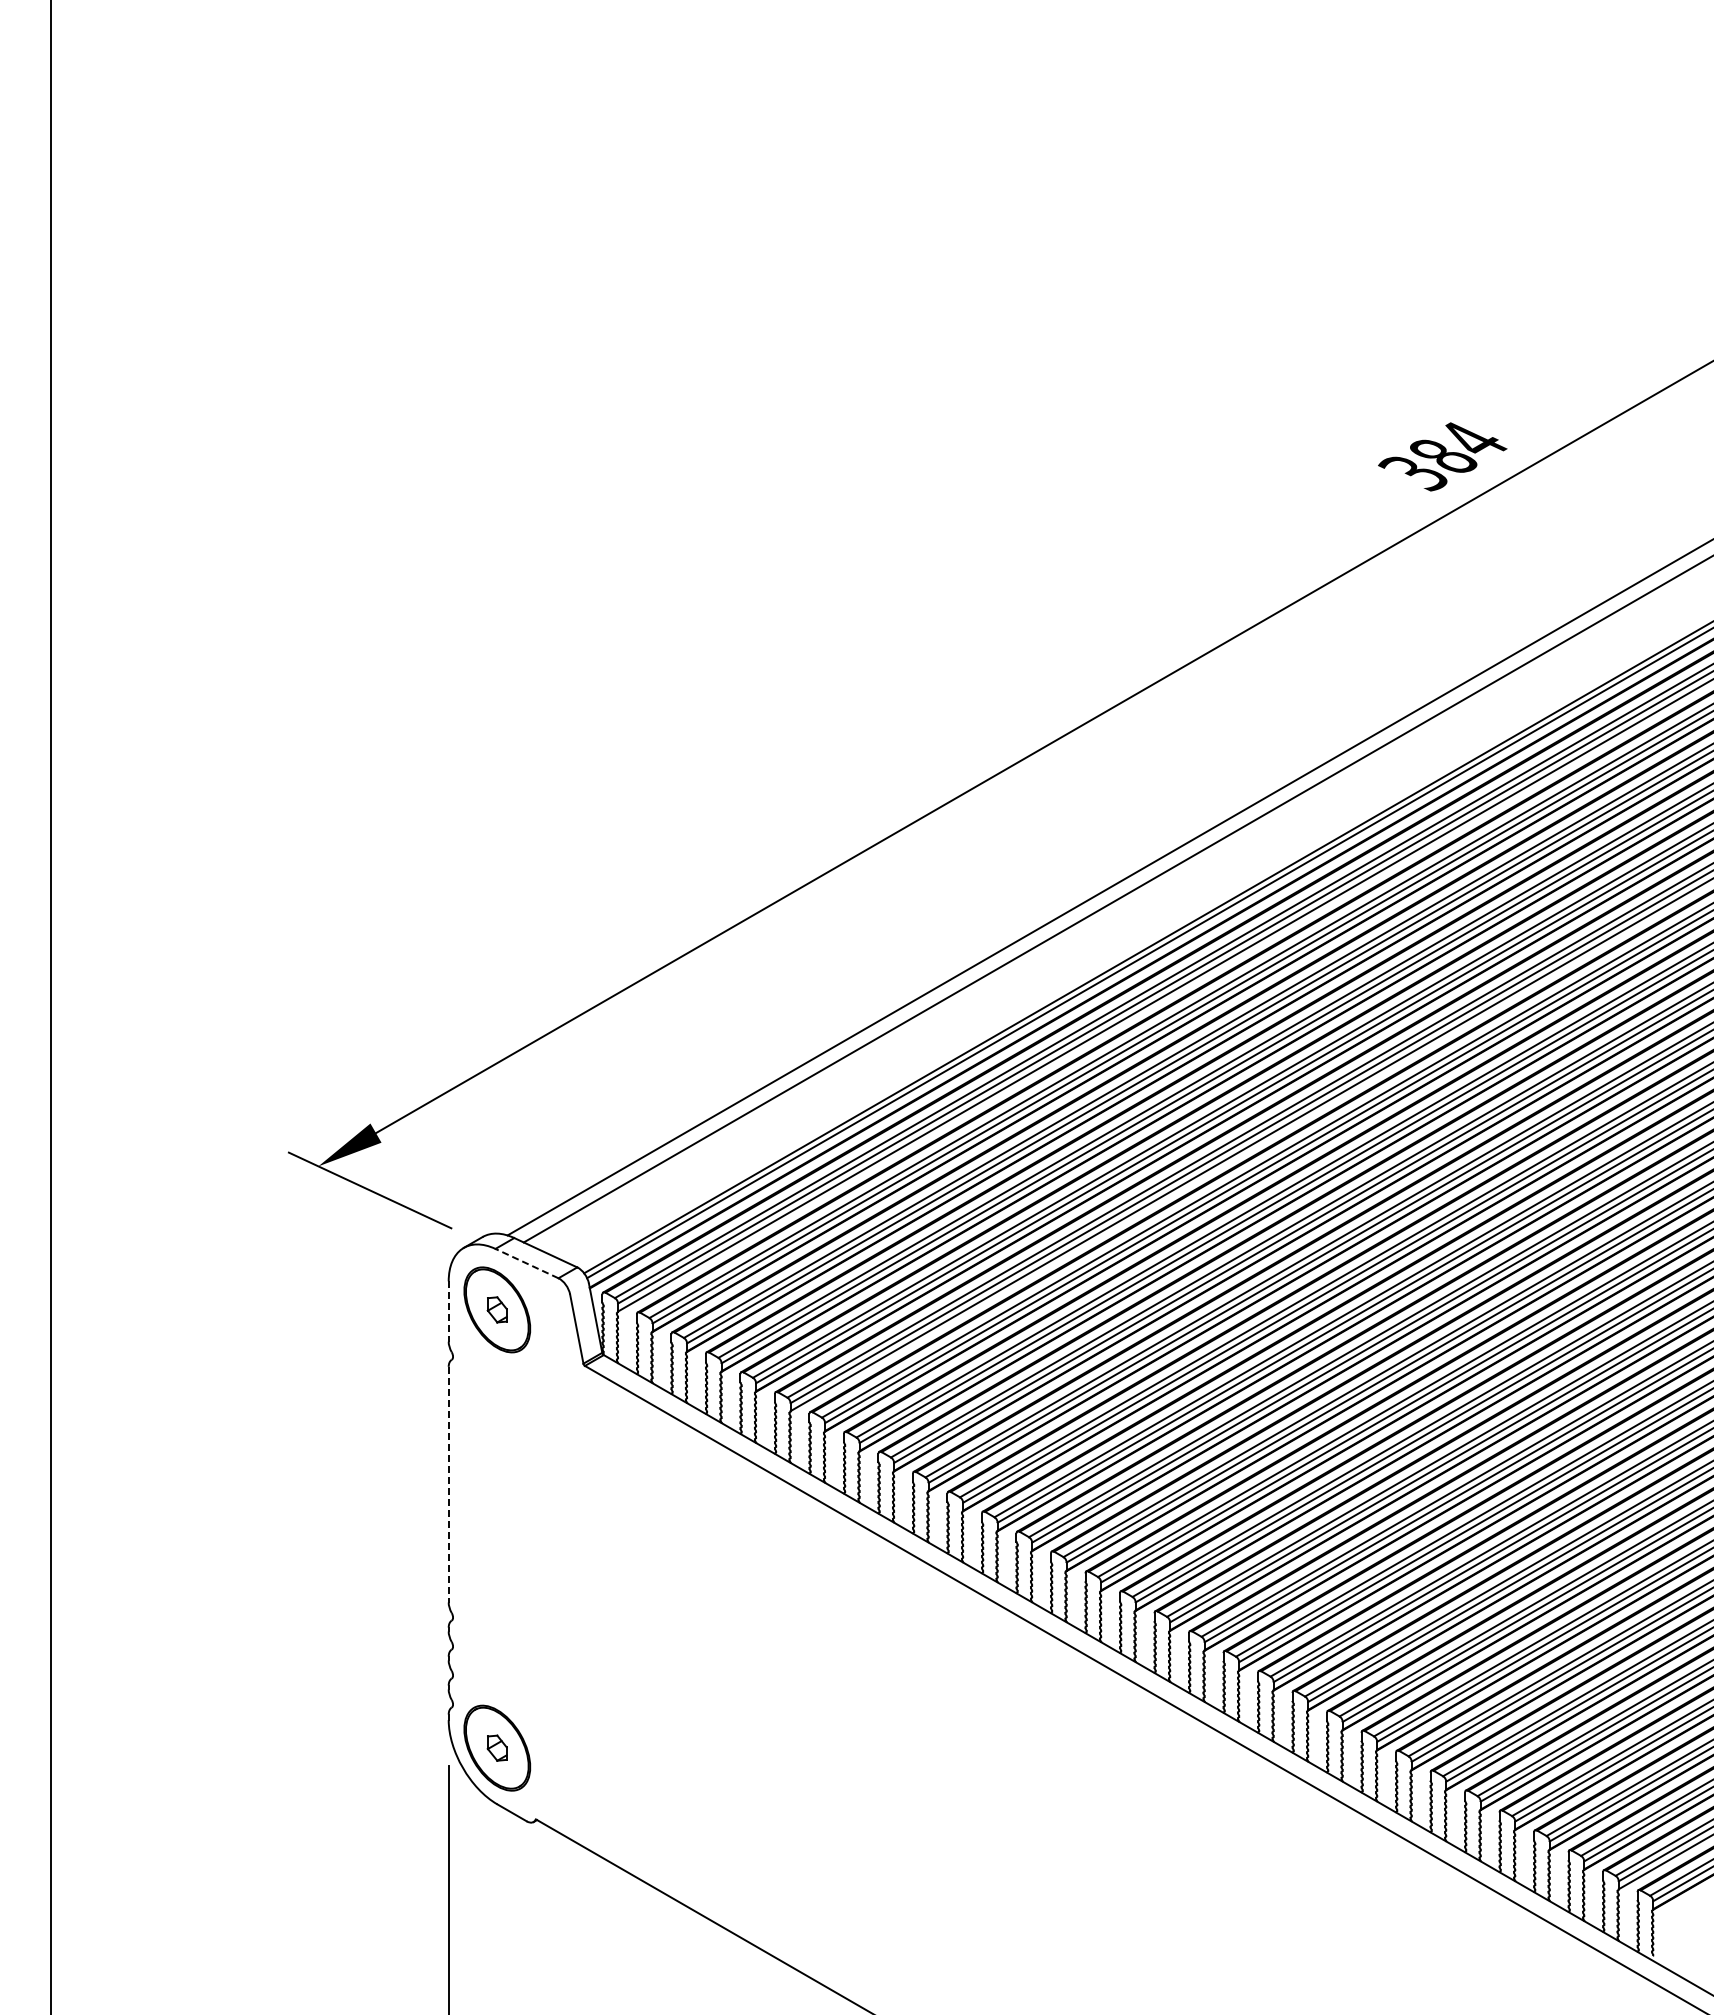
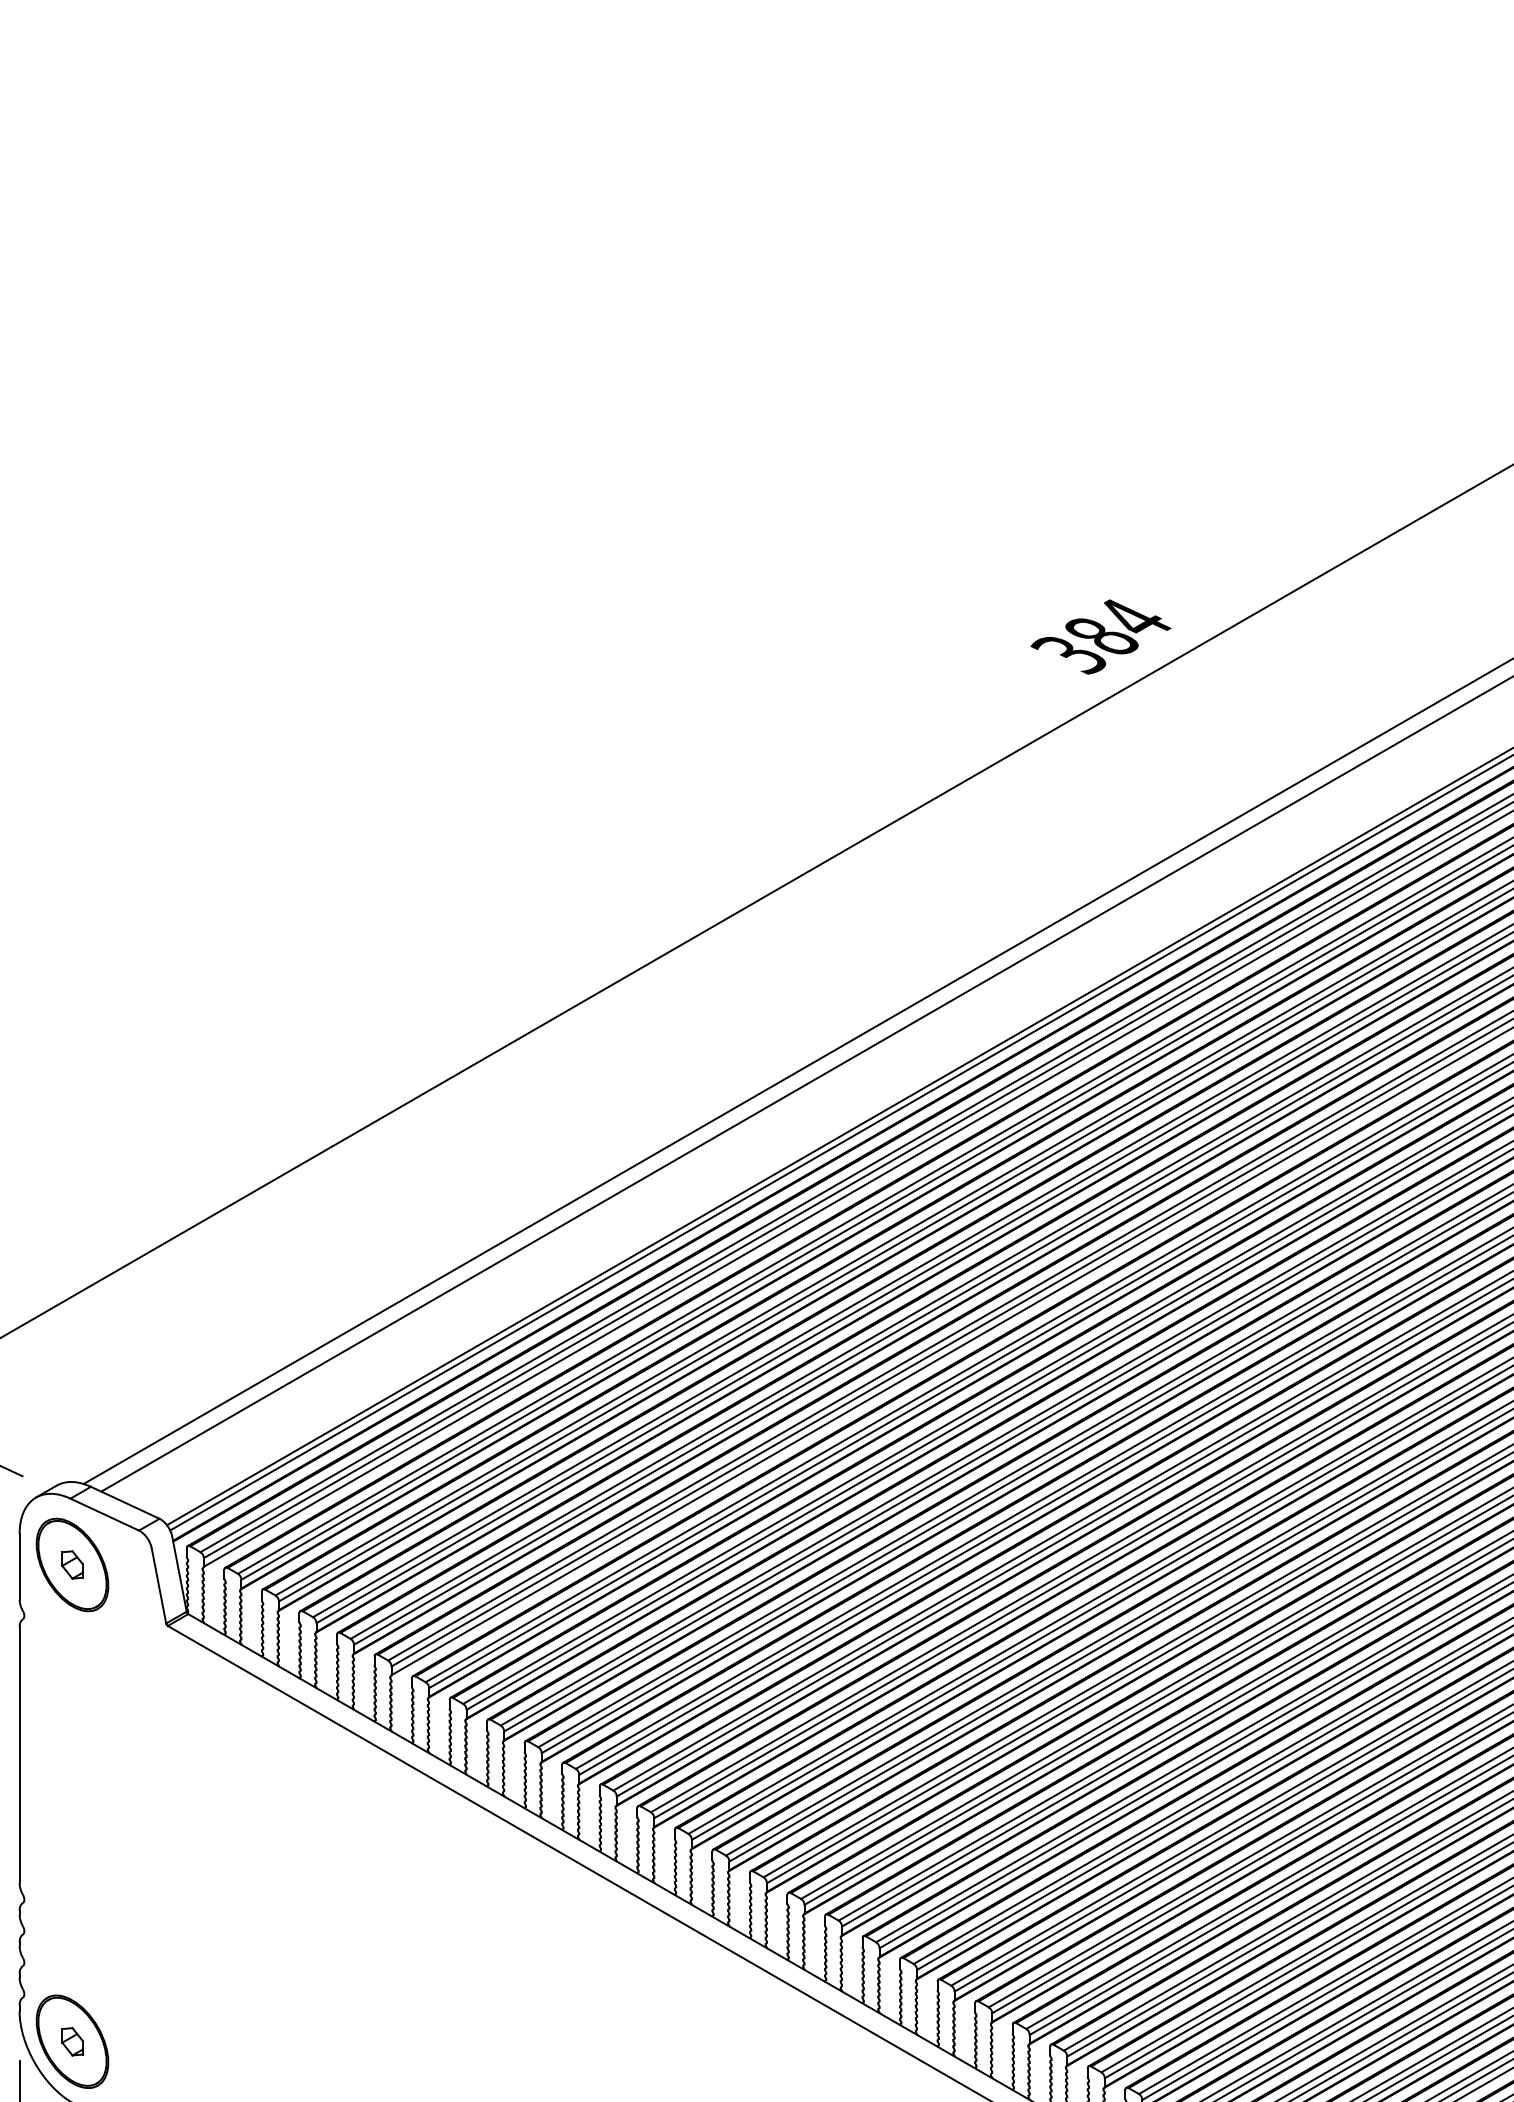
line: (527, 1263) -> (105, 1514), dashed -> solid
line: (448, 1312) -> (19, 1567), dashed -> solid
line: (448, 1484) -> (19, 1754), dashed -> solid

